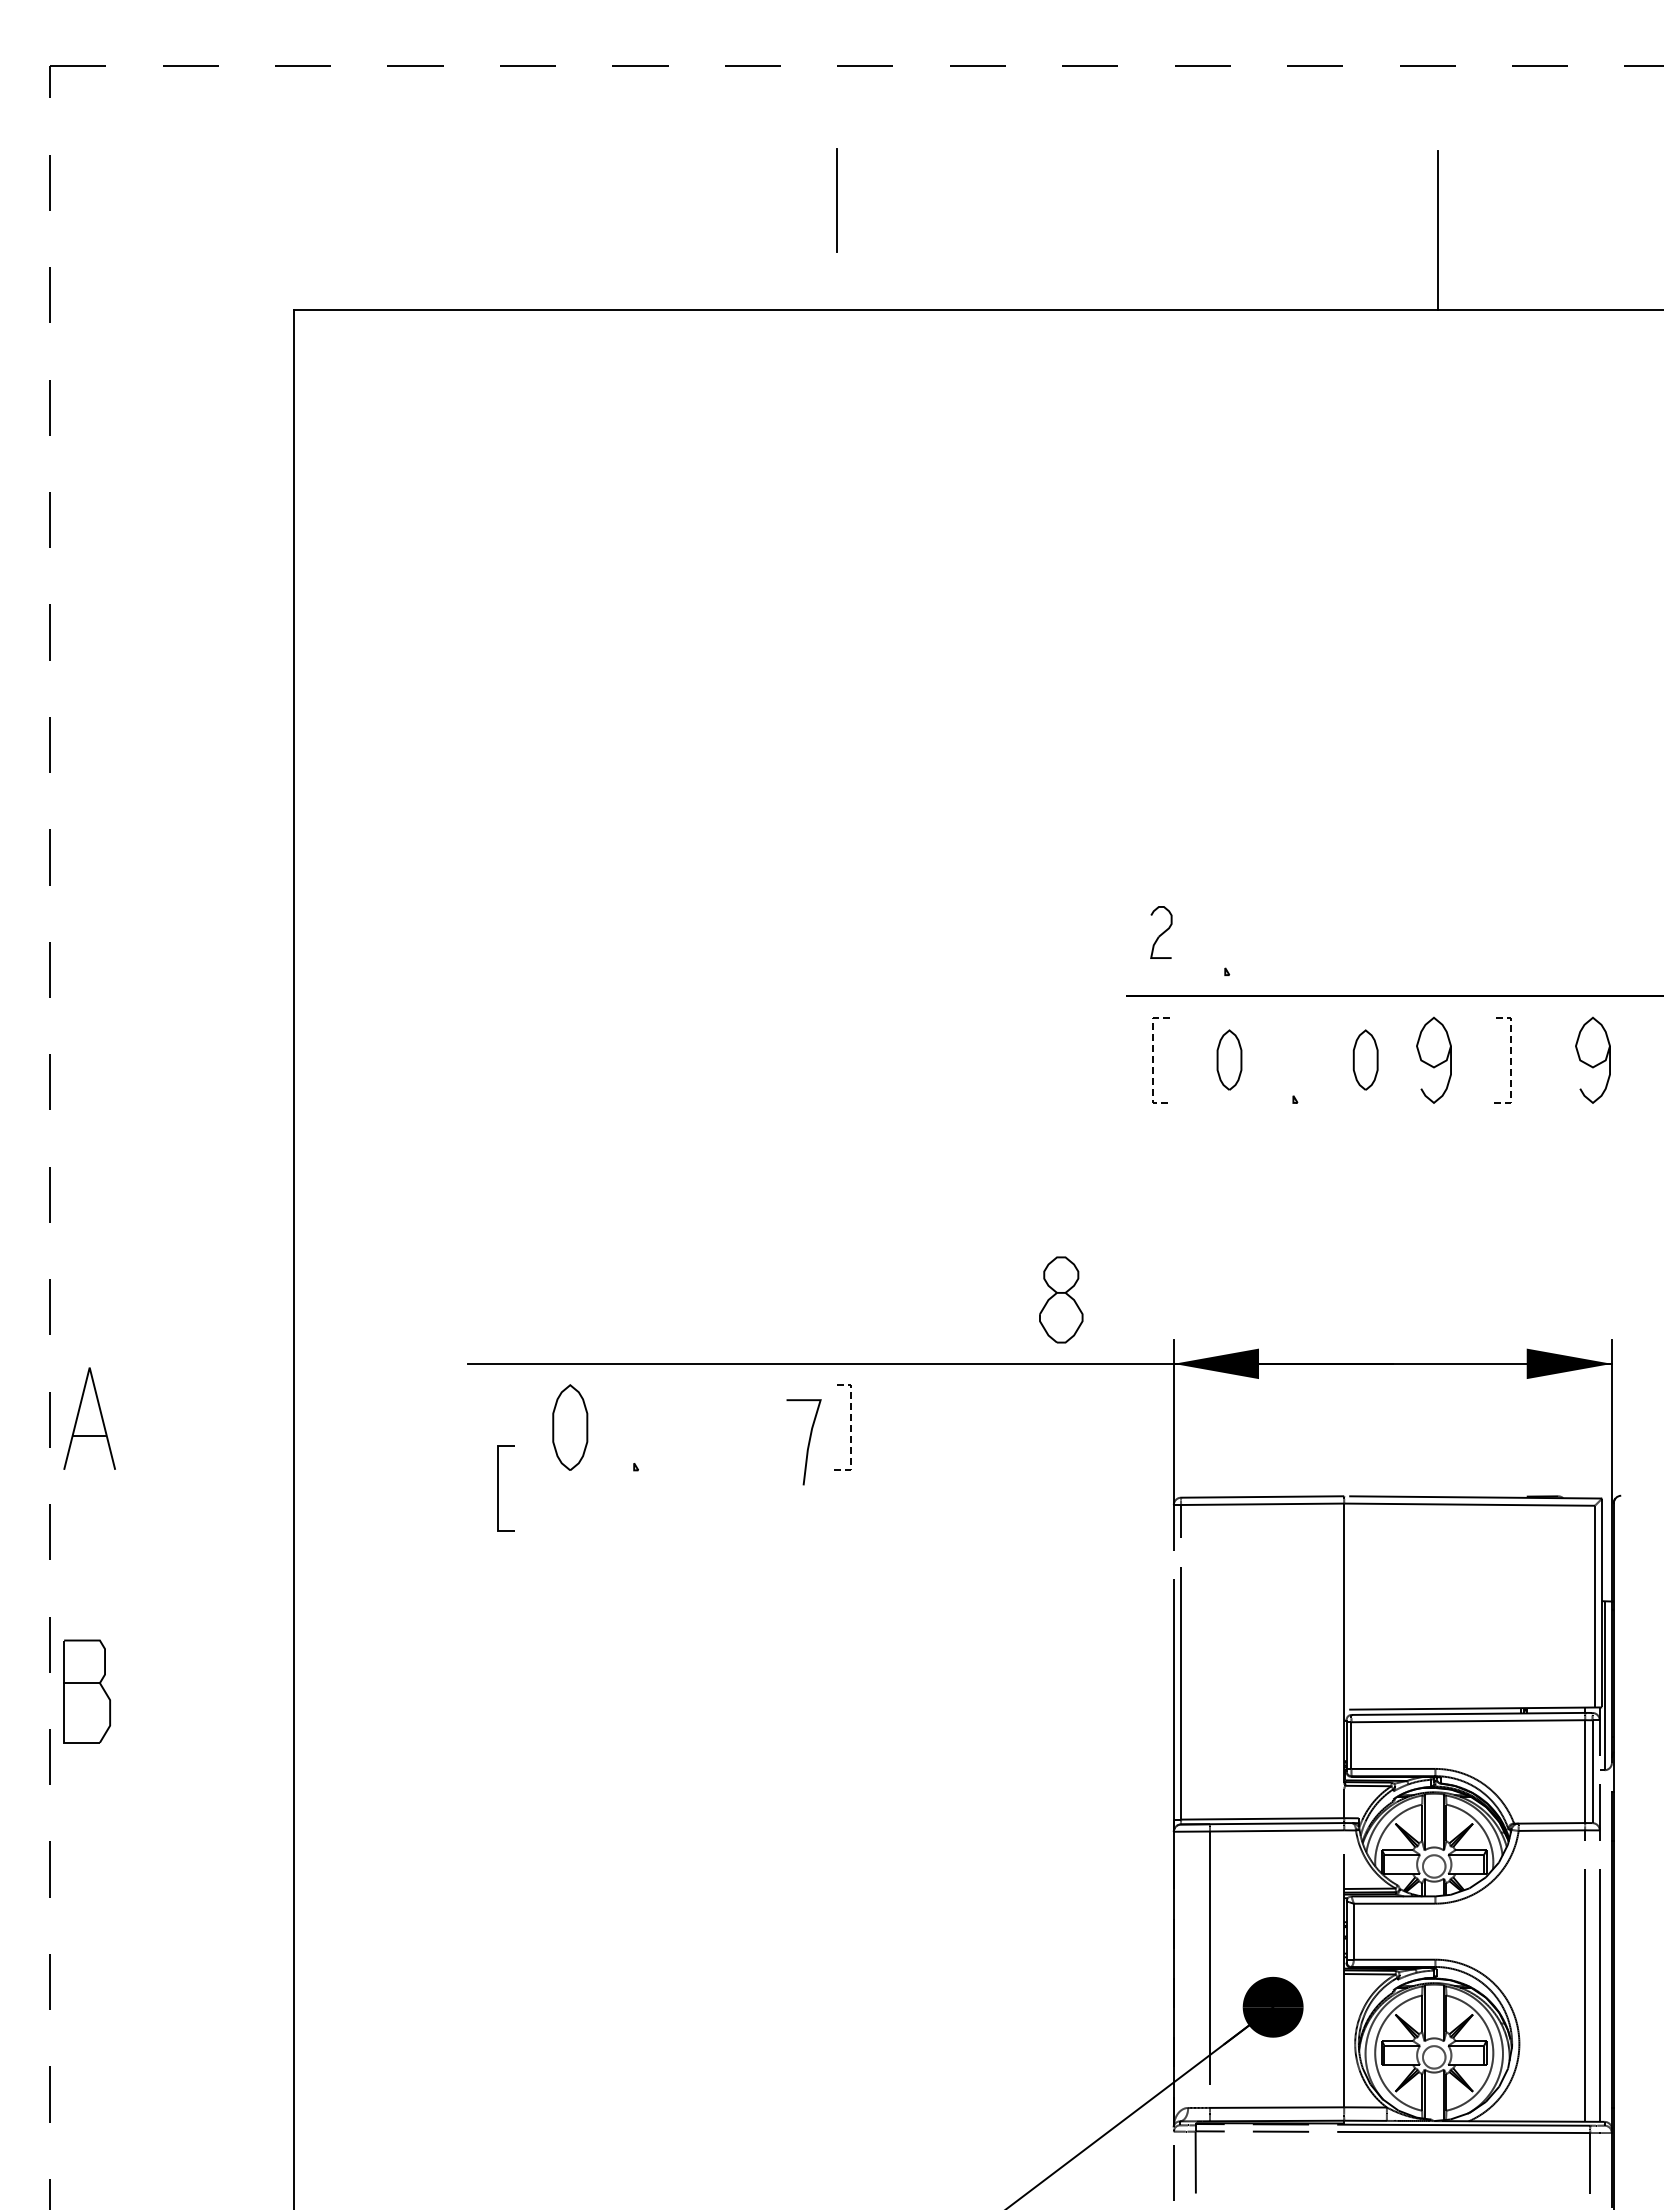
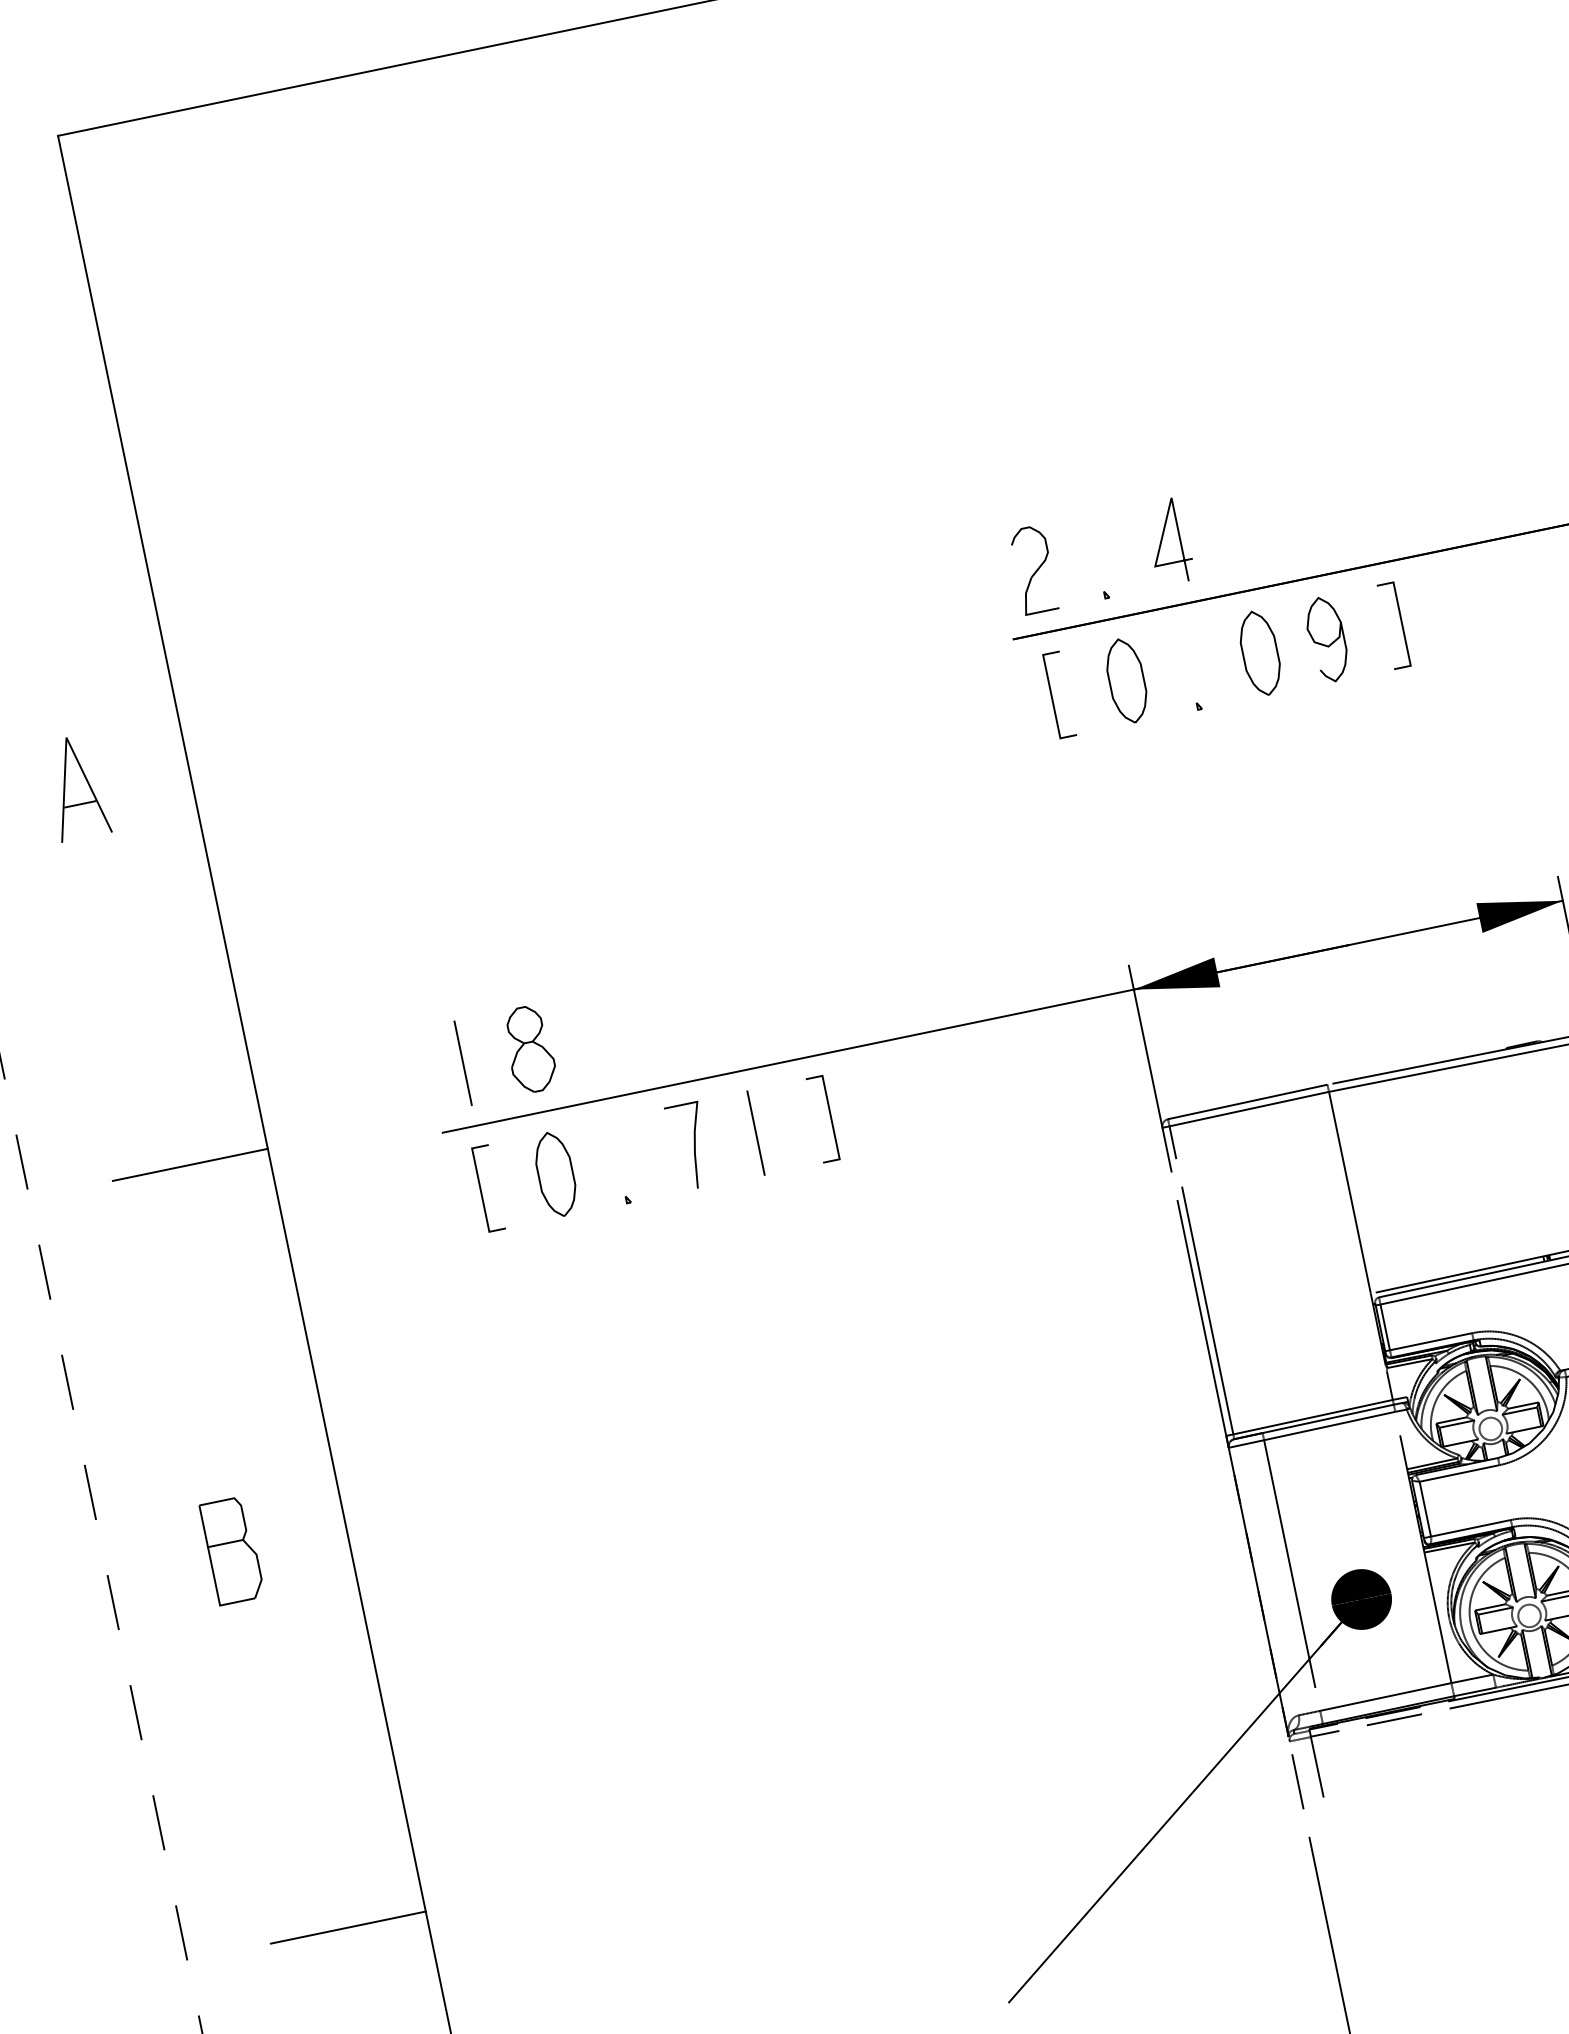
line: (1292, 931) -> (1162, 542), added
part: (1161, 932) -> (1034, 569), size x1.67
part: (1229, 1059) -> (1126, 680), size x1.43
part: (1365, 1059) -> (1259, 652), size x1.43
line: (1152, 1060) -> (1051, 696), dashed -> solid
line: (1510, 1060) -> (1402, 624), dashed -> solid
curve: (1588, 1063) -> (1479, 611), removed
line: (502, 1299) -> (463, 1062), added
part: (1061, 1299) -> (530, 1048), moved
line: (214, 1344) -> (190, 1165), added
part: (89, 1418) -> (76, 787), moved
line: (774, 1427) -> (755, 1132), added
line: (851, 1427) -> (831, 1117), dashed -> solid
curve: (808, 1442) -> (694, 1145), moved
line: (498, 1488) -> (481, 1189), moved
part: (86, 1691) -> (231, 1550), moved
line: (214, 2123) -> (348, 1928), added

